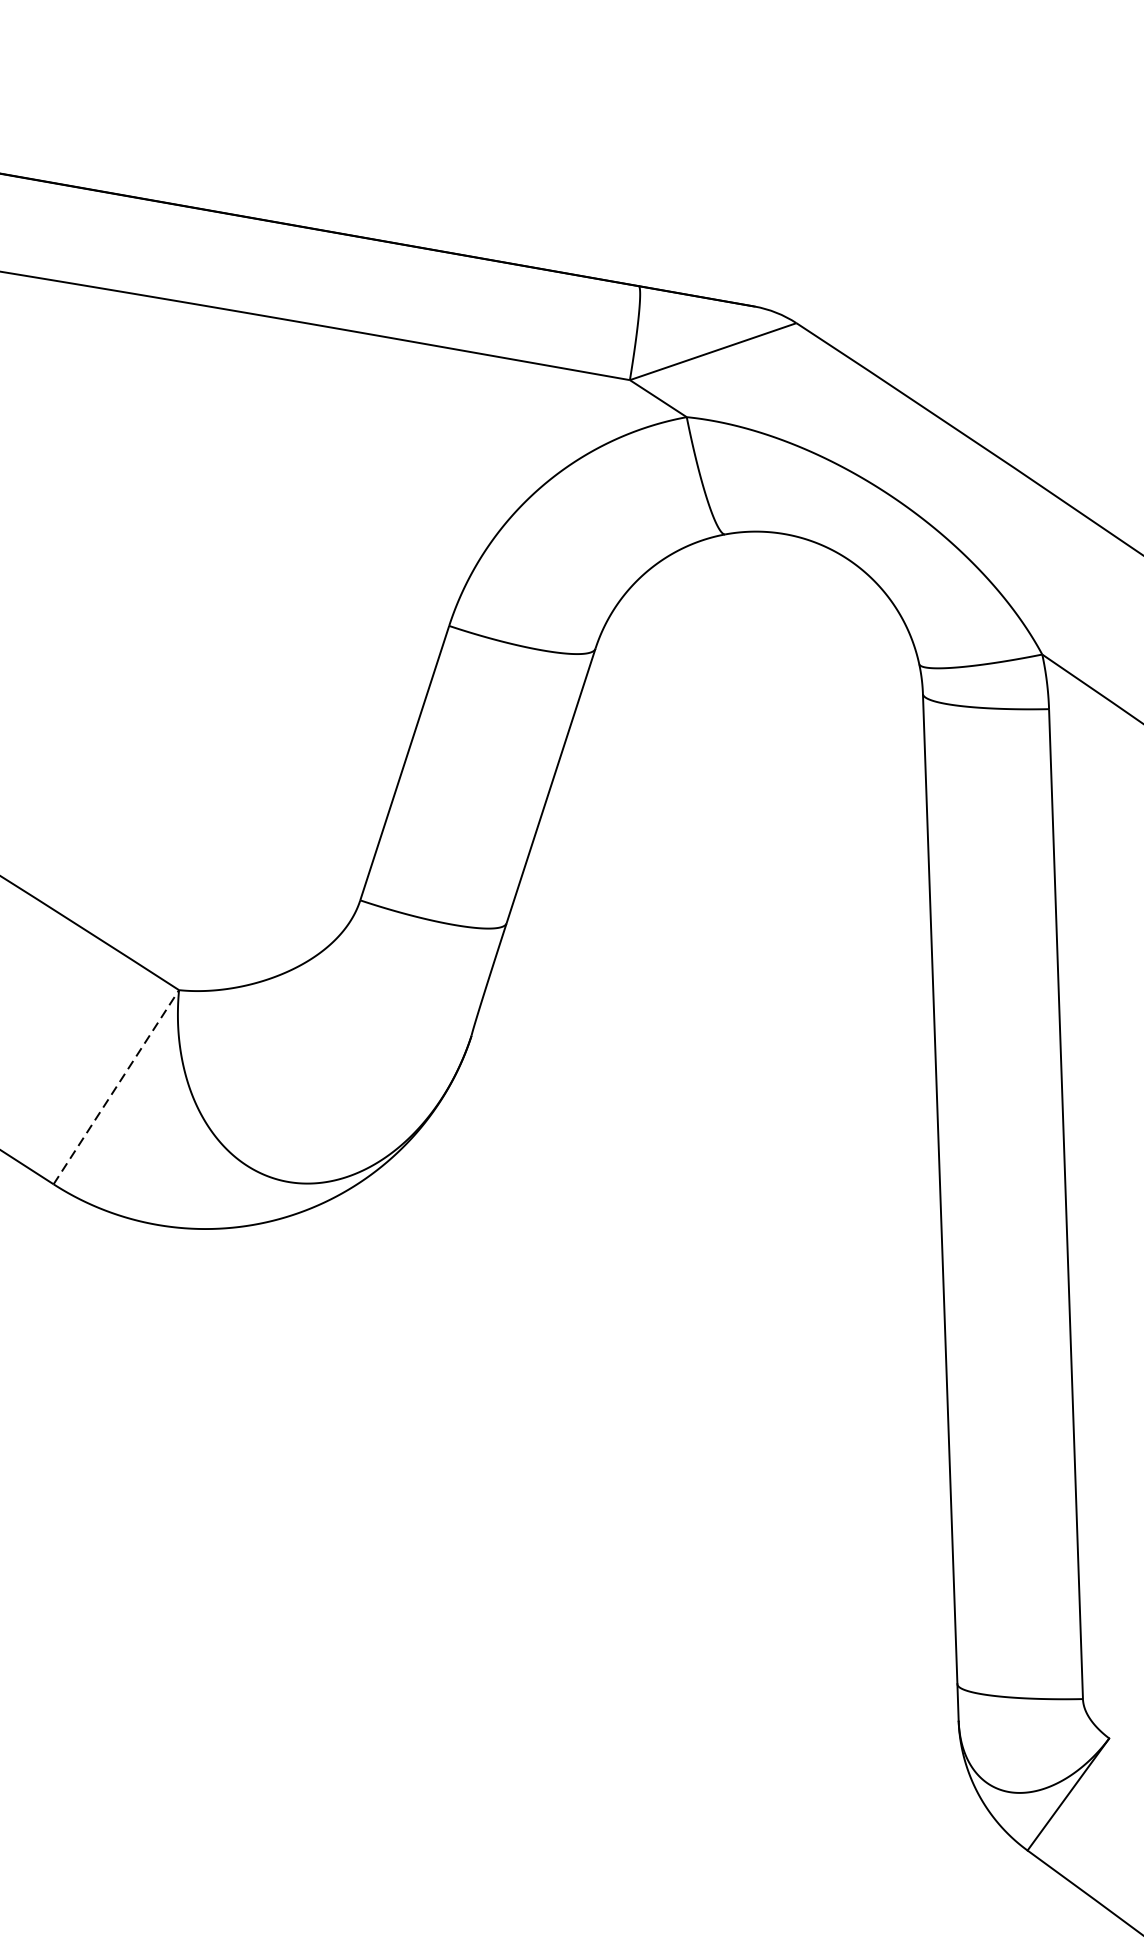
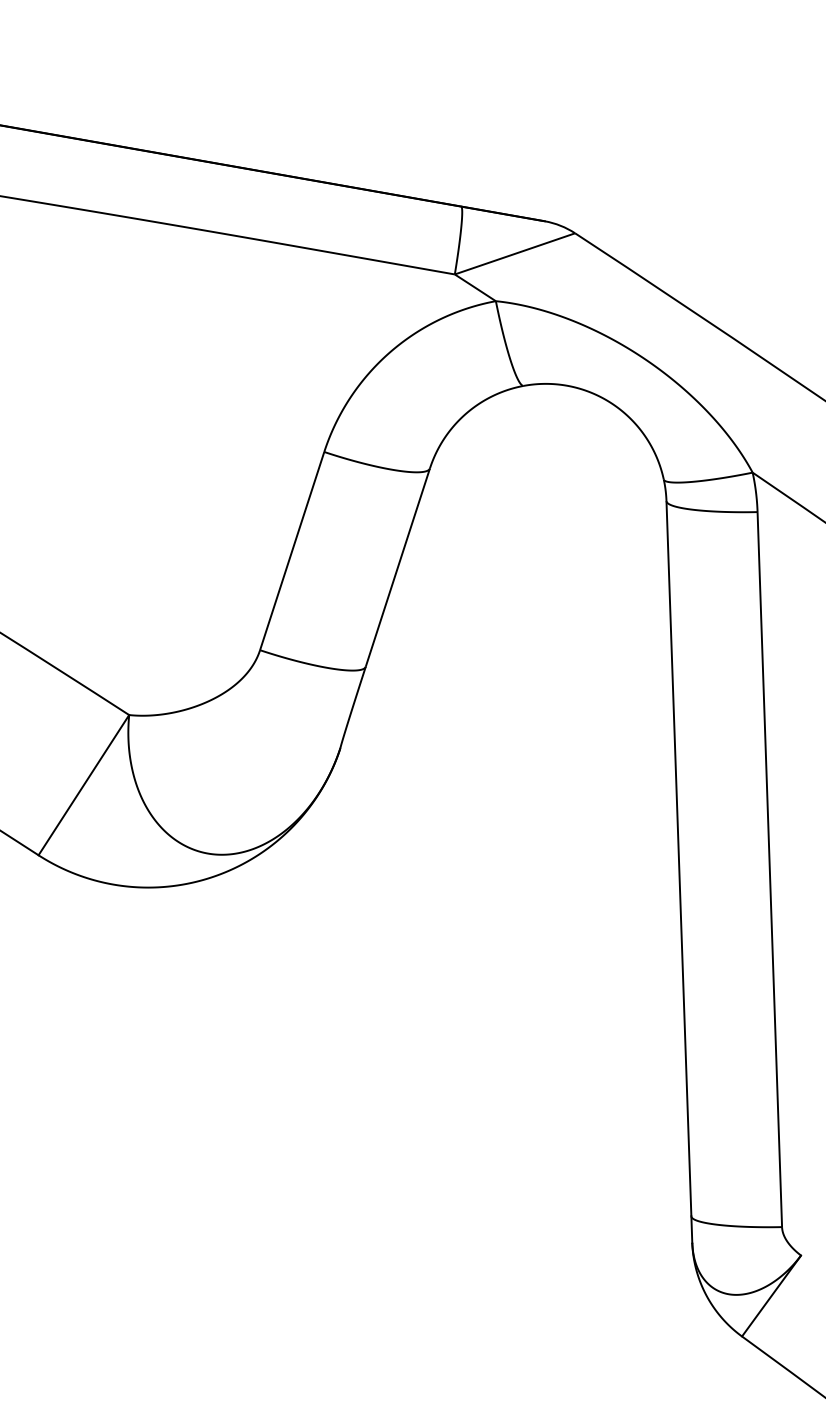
line: (117, 1086) -> (84, 784), dashed -> solid

